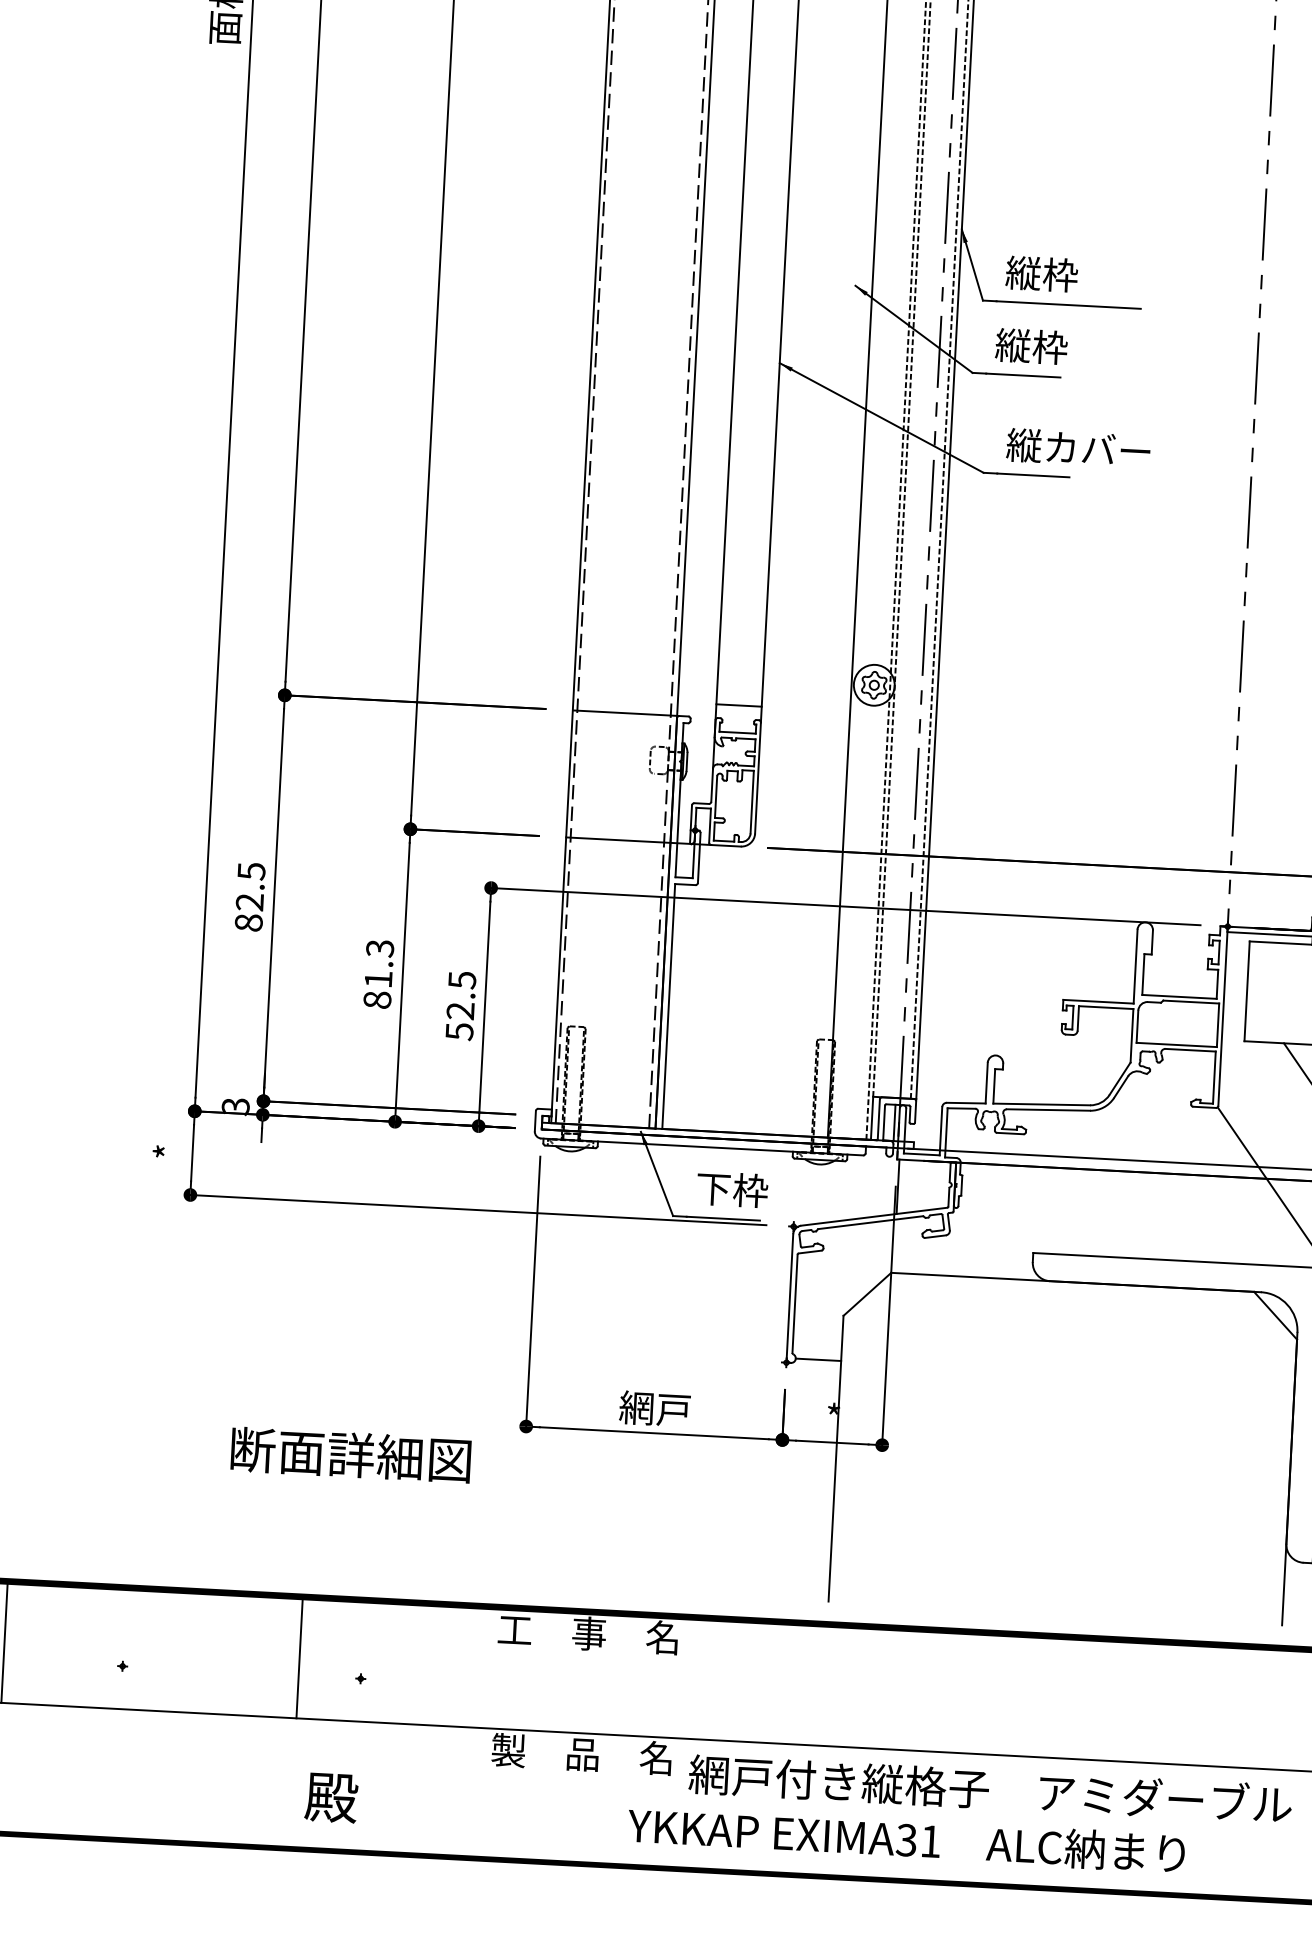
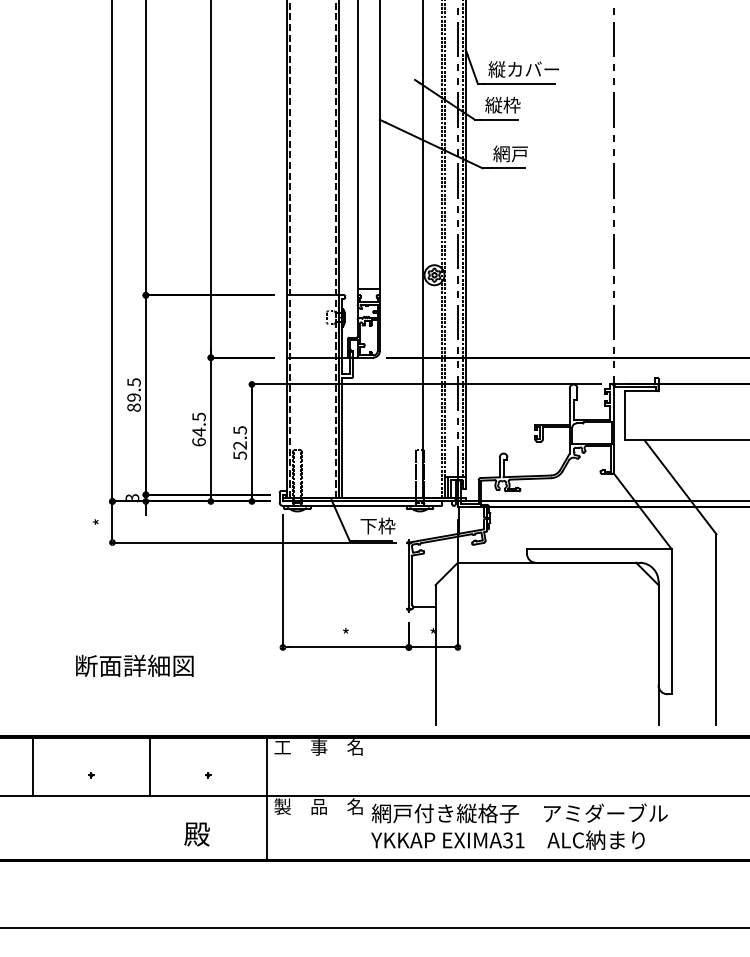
text: (1095, 277) -> (532, 69), 縦枠 -> 縦カバー
text: (1078, 447) -> (528, 153), 縦カバー -> 網戸
text: (248, 901) -> (133, 397), 82.5 -> 89.5
text: (377, 974) -> (198, 429), 81.3 -> 64.5
text: (654, 1408) -> (345, 635), 網戸 -> *
text: (350, 1454) -> (134, 665), moved
line: (298, 1657) -> (149, 766), moved
line: (476, 1732) -> (266, 798), added
text: (905, 1838) -> (507, 839), moved

